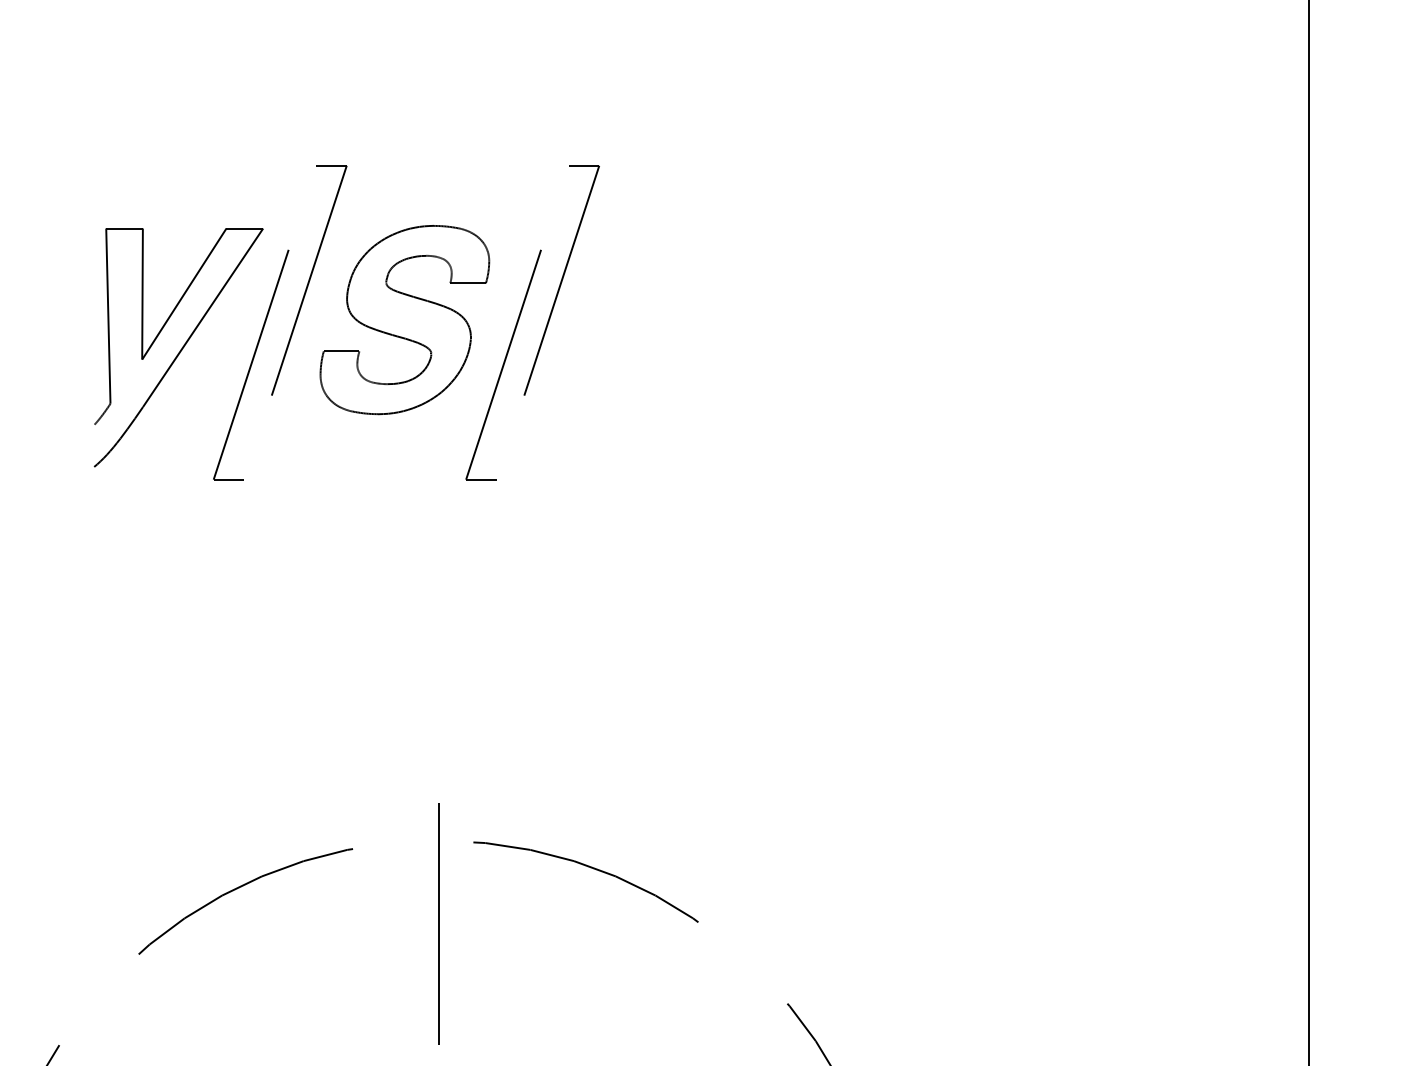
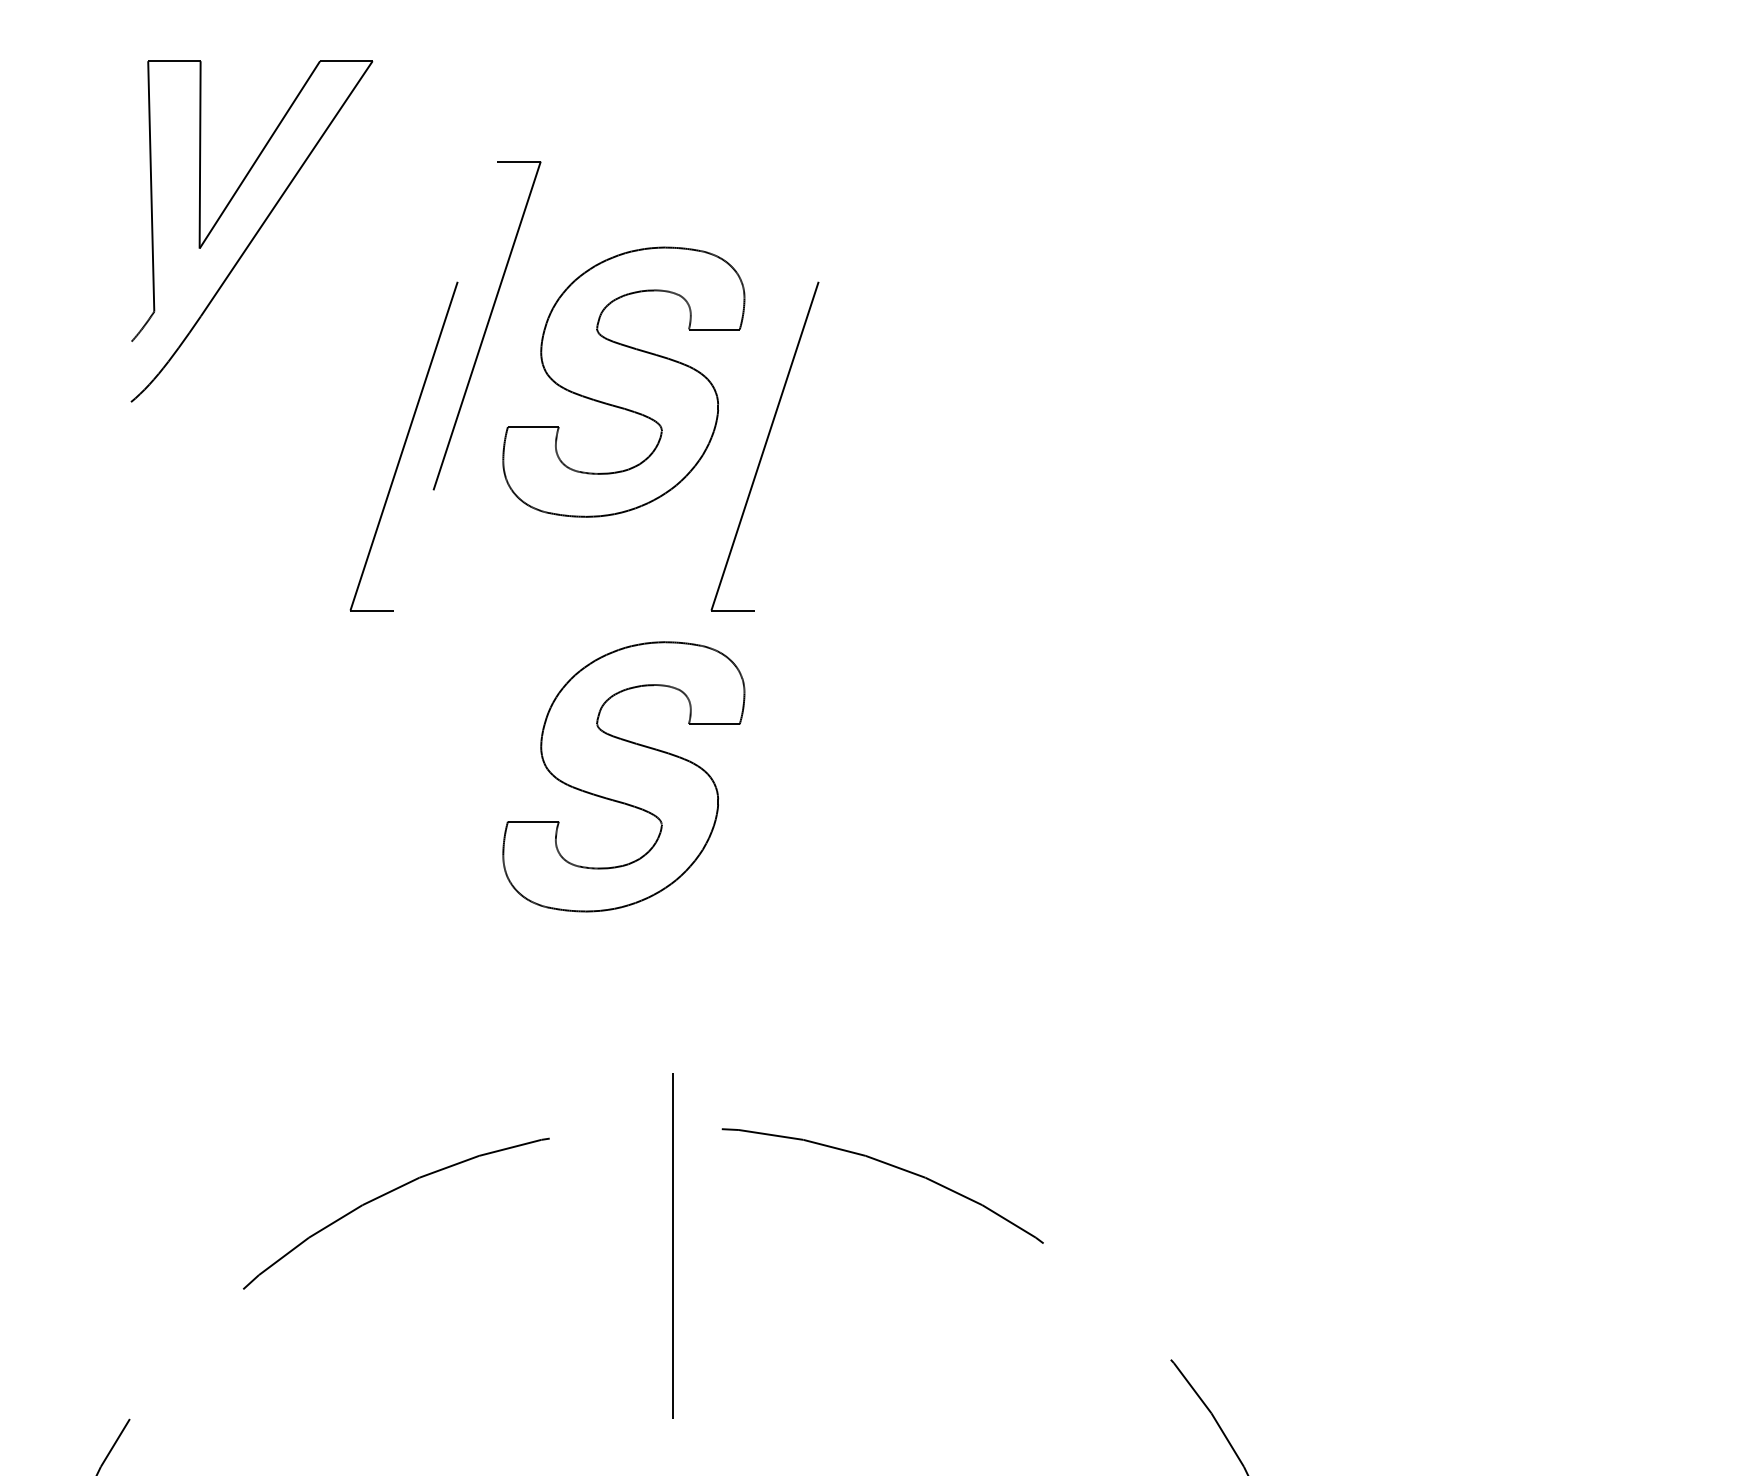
part: (561, 280) -> (847, 325), removed
part: (178, 347) -> (251, 231), moved
part: (404, 596) -> (623, 777), added

